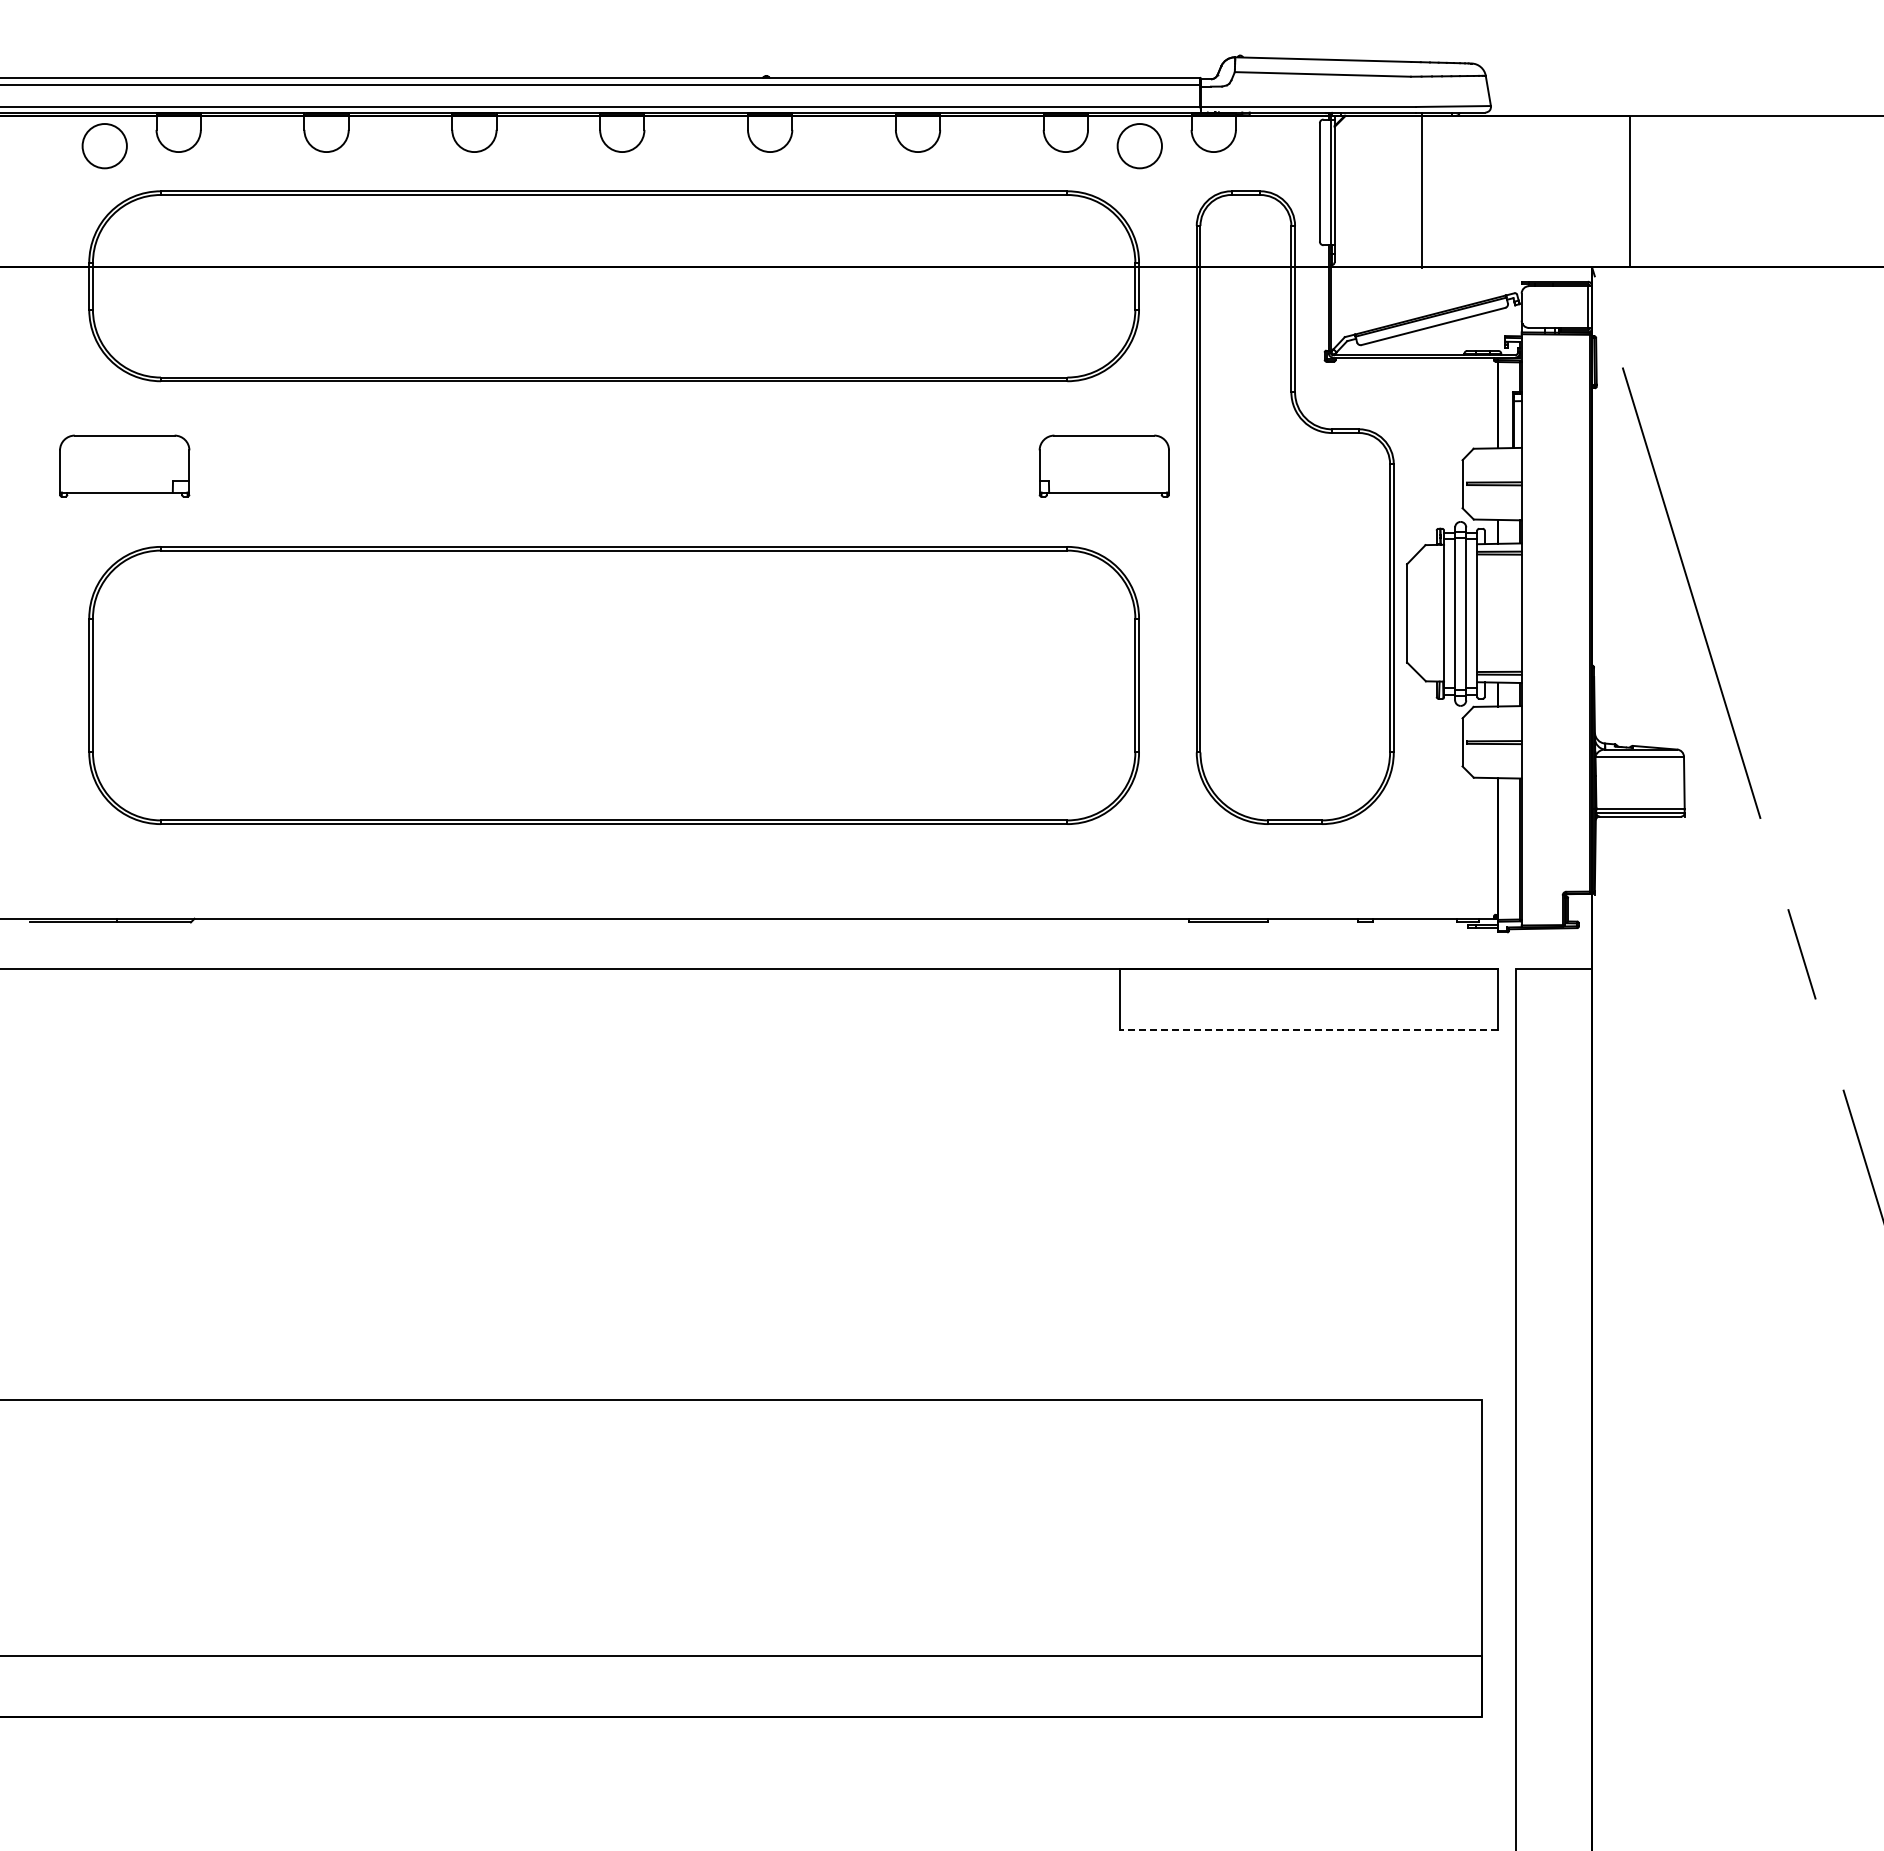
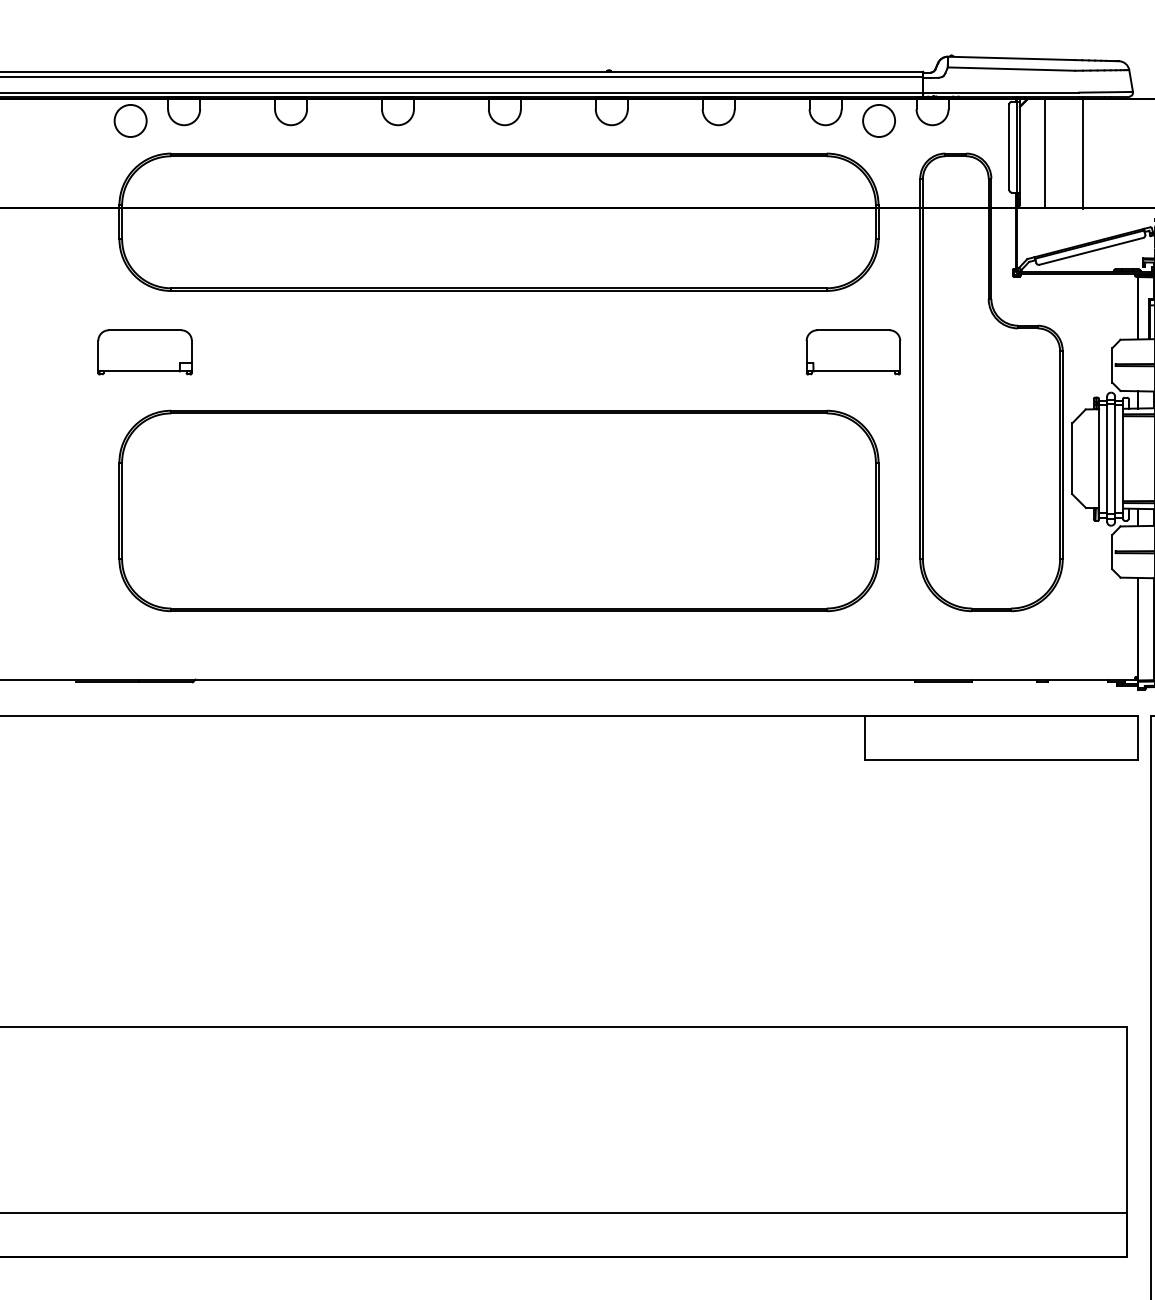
line: (1369, 190) -> (1045, 153), added
line: (1308, 1029) -> (1001, 759), dashed -> solid

